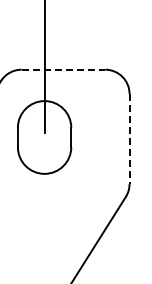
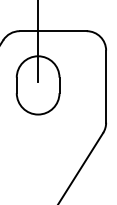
line: (63, 69) -> (53, 31), dashed -> solid
line: (129, 139) -> (106, 87), dashed -> solid

